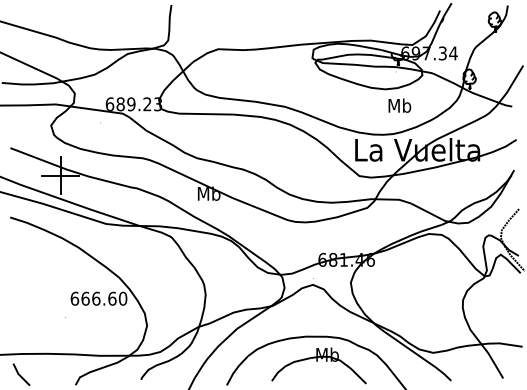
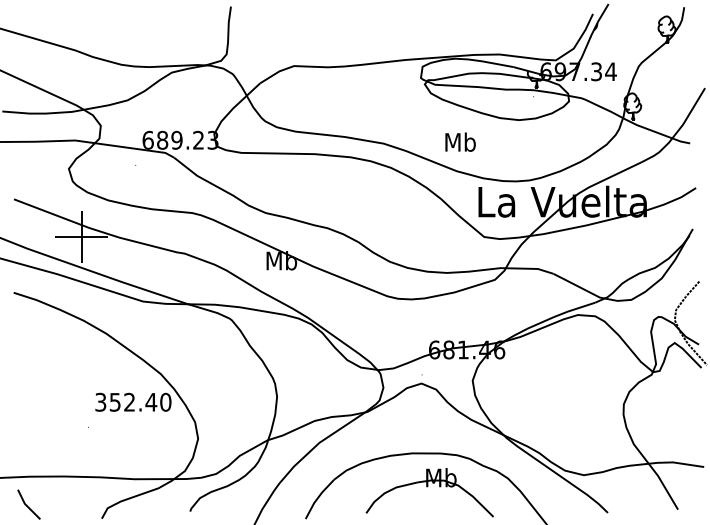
text: (399, 105) -> (460, 141), moved
text: (93, 298) -> (125, 401), 666.60 -> 352.40

